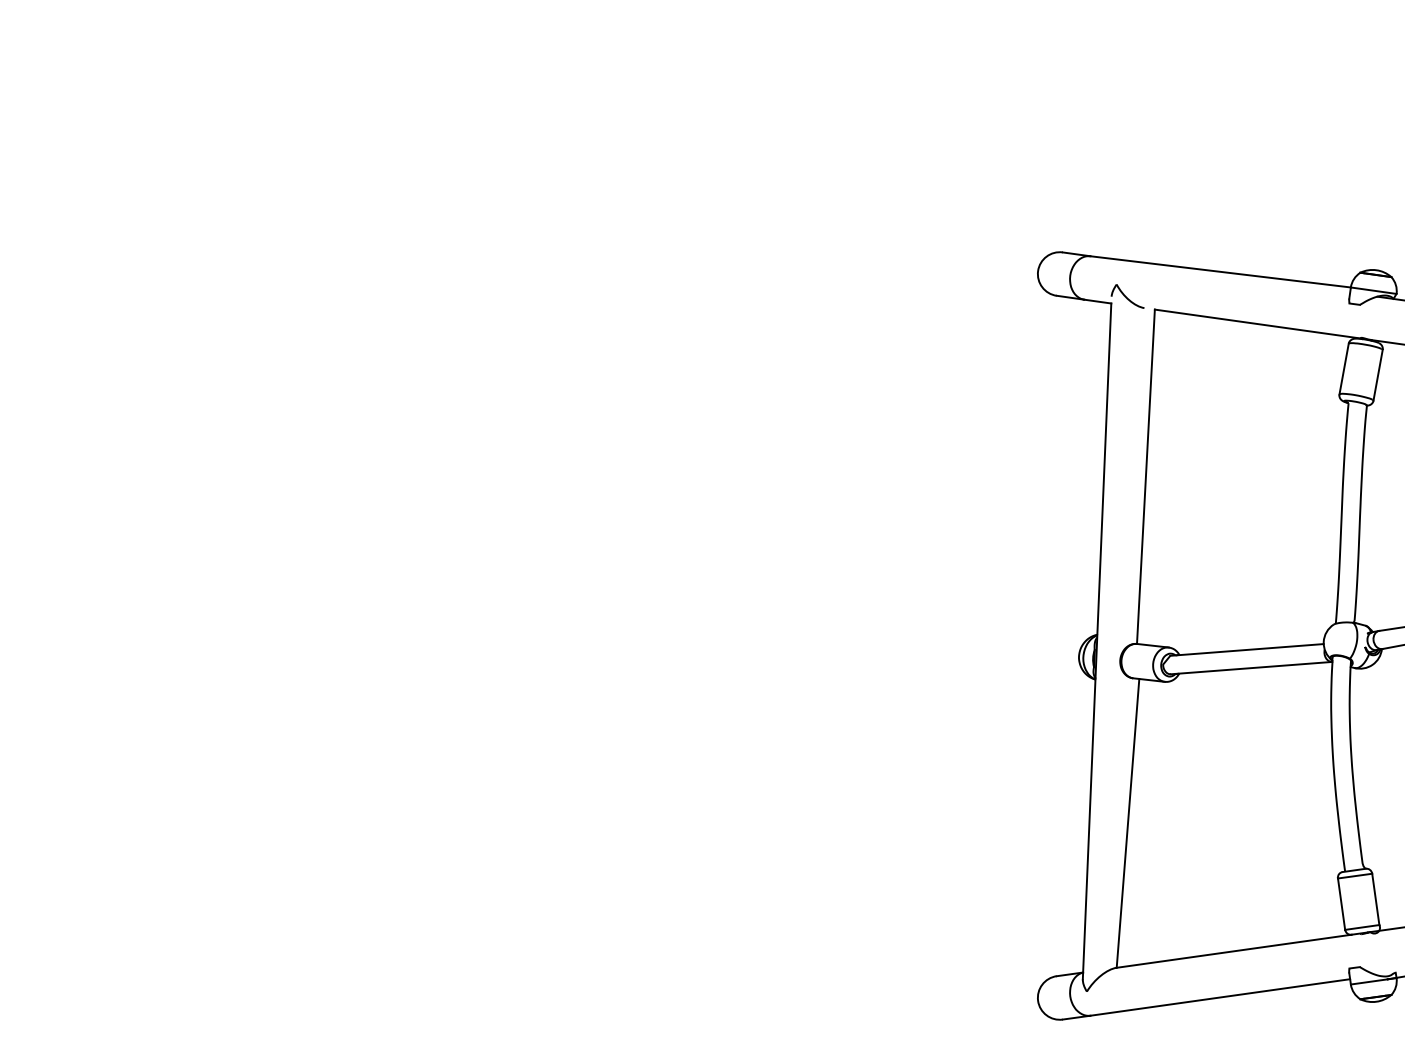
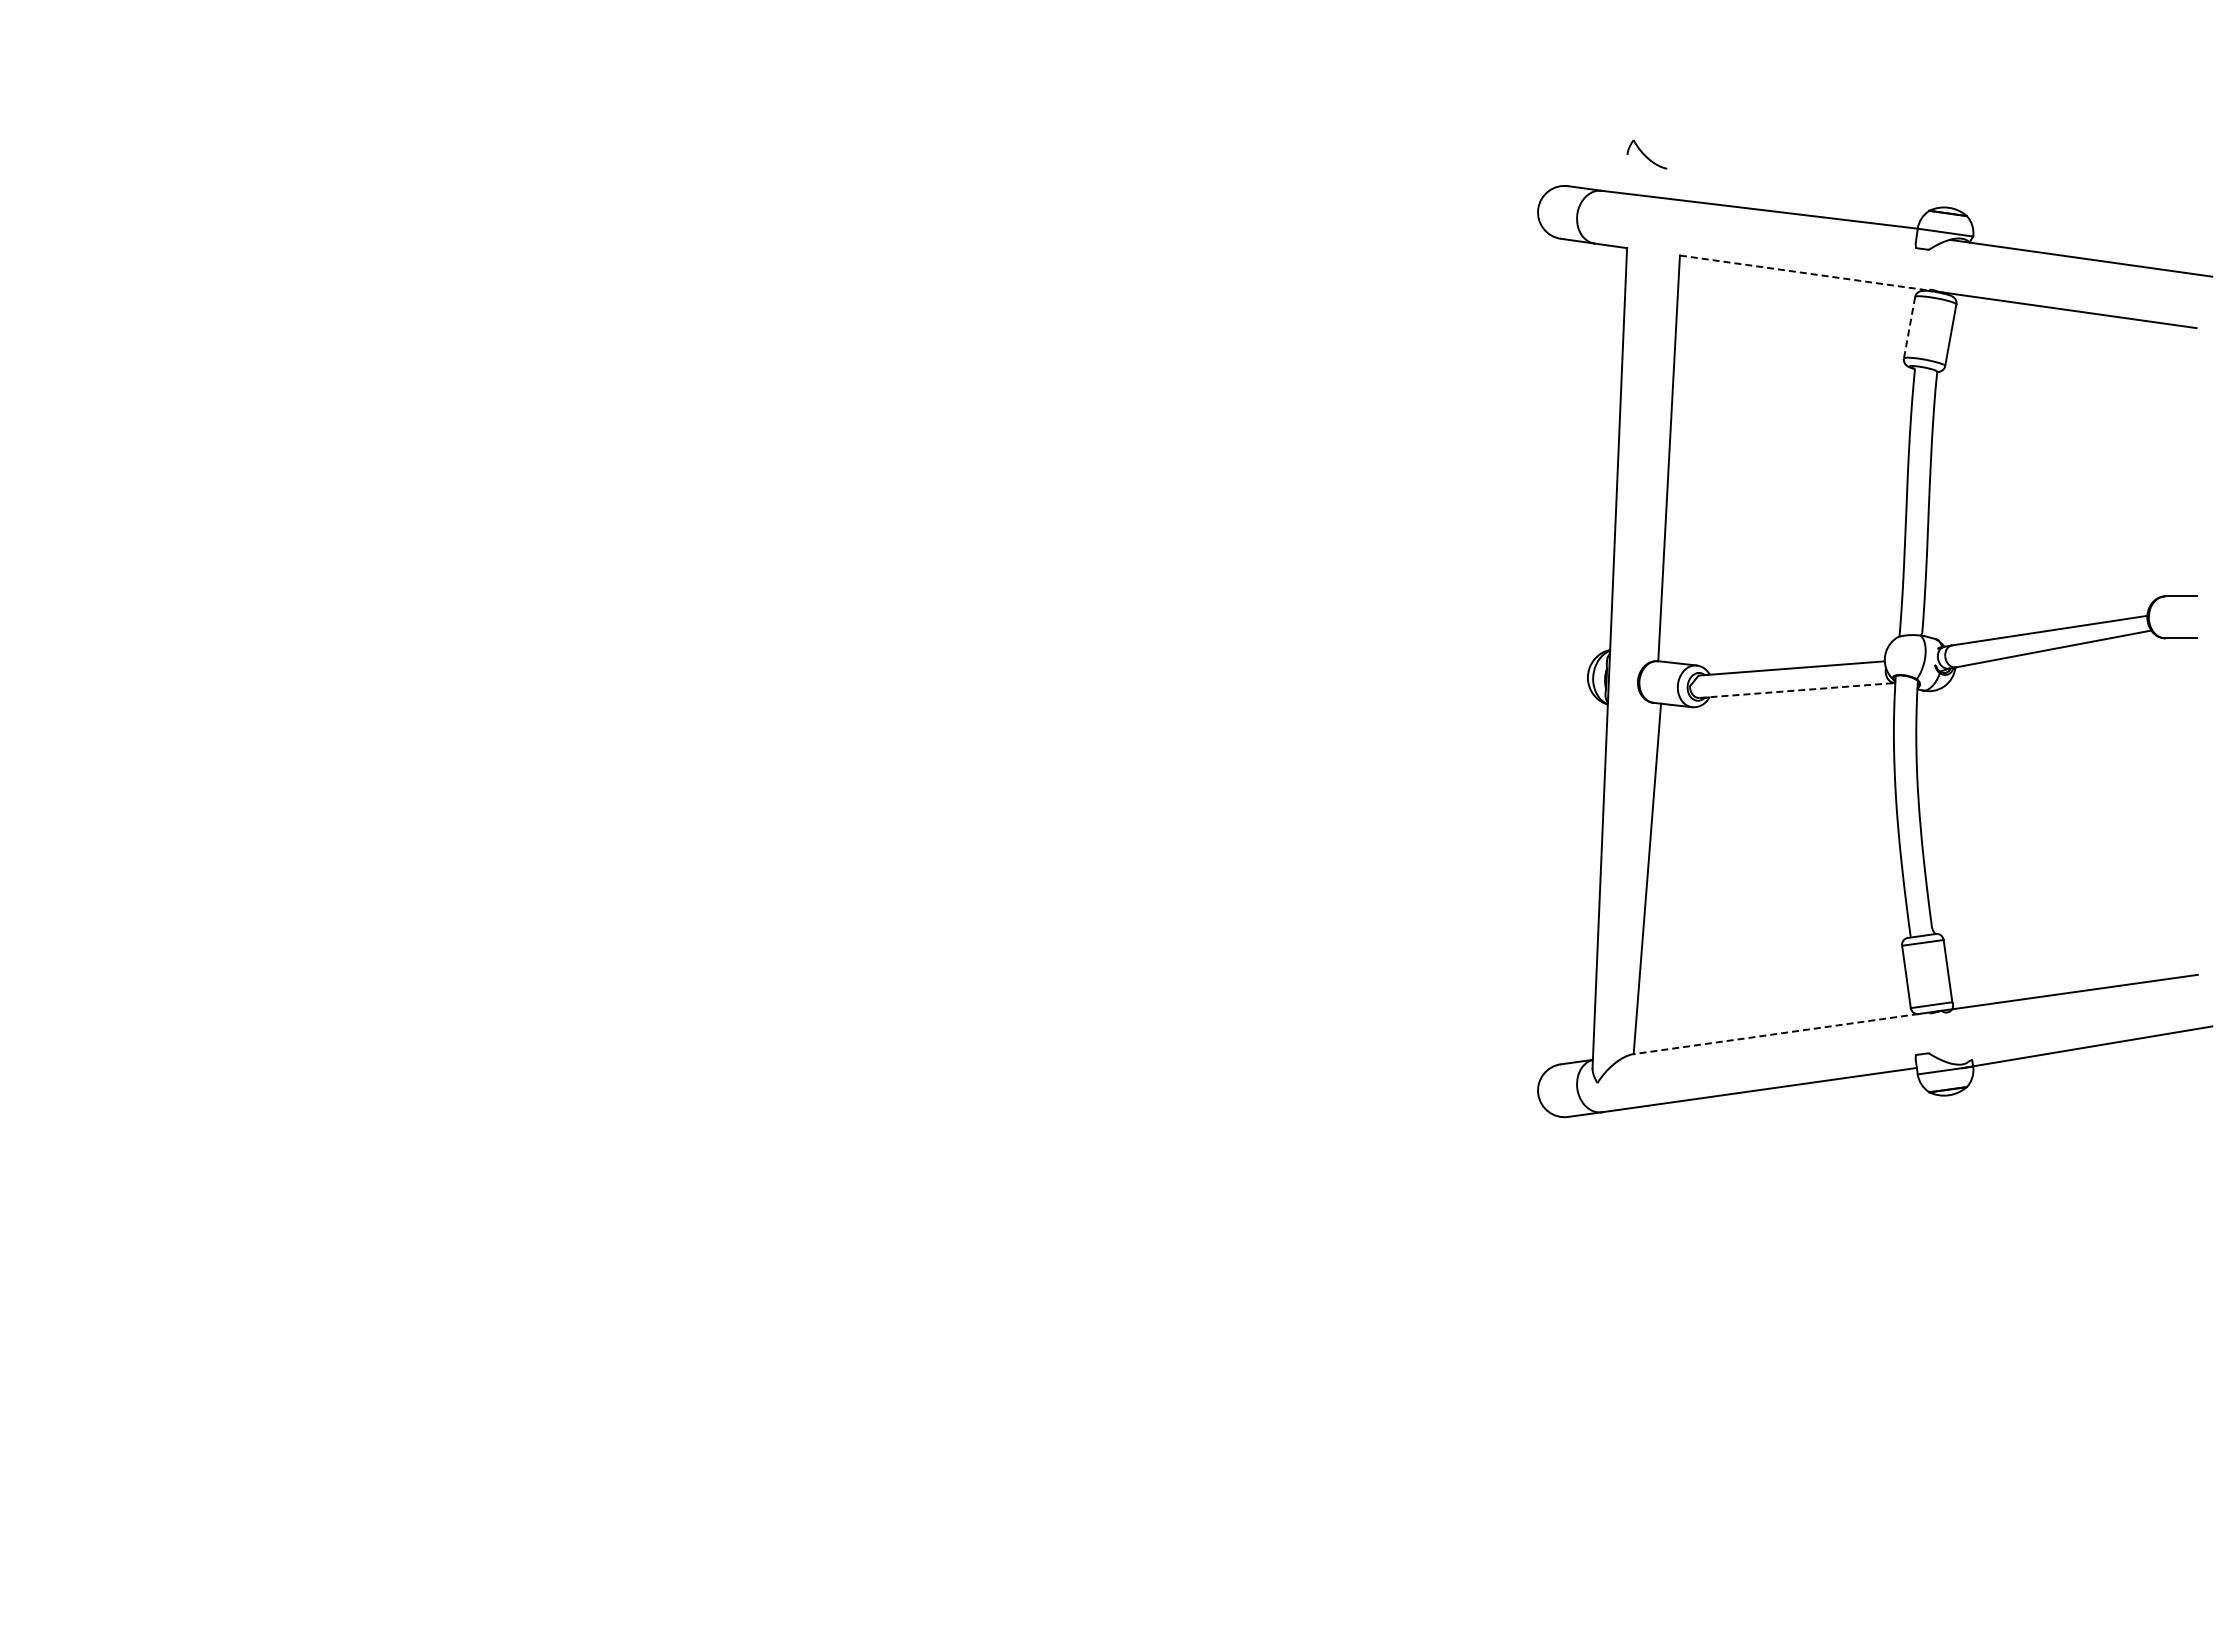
part: (1127, 296) -> (1646, 154), moved
line: (1259, 324) -> (1806, 273), solid -> dashed
line: (1344, 369) -> (1909, 328), solid -> dashed
line: (1251, 668) -> (1797, 690), solid -> dashed
line: (1234, 951) -> (1776, 1034), solid -> dashed

